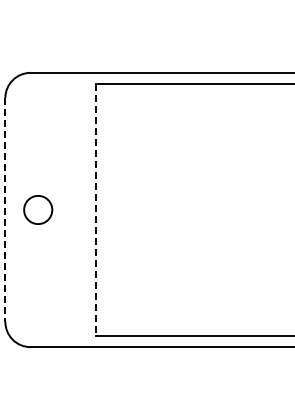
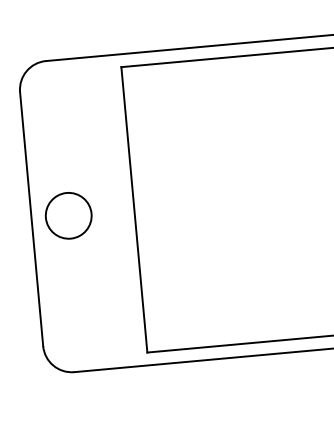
circle: (38, 209) -> (69, 215), size x1.43
line: (5, 210) -> (31, 219), dashed -> solid
line: (95, 210) -> (133, 210), dashed -> solid

